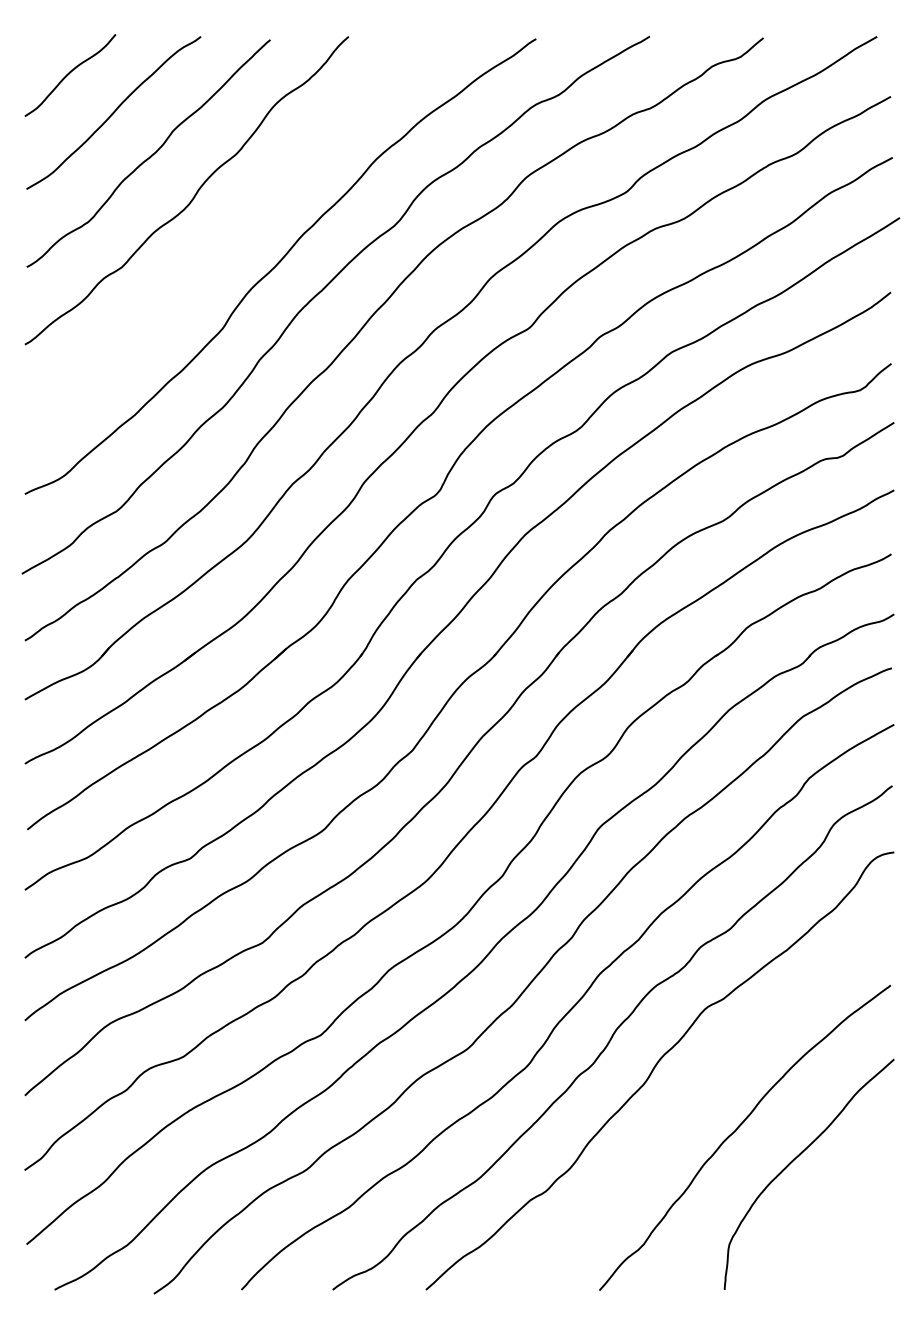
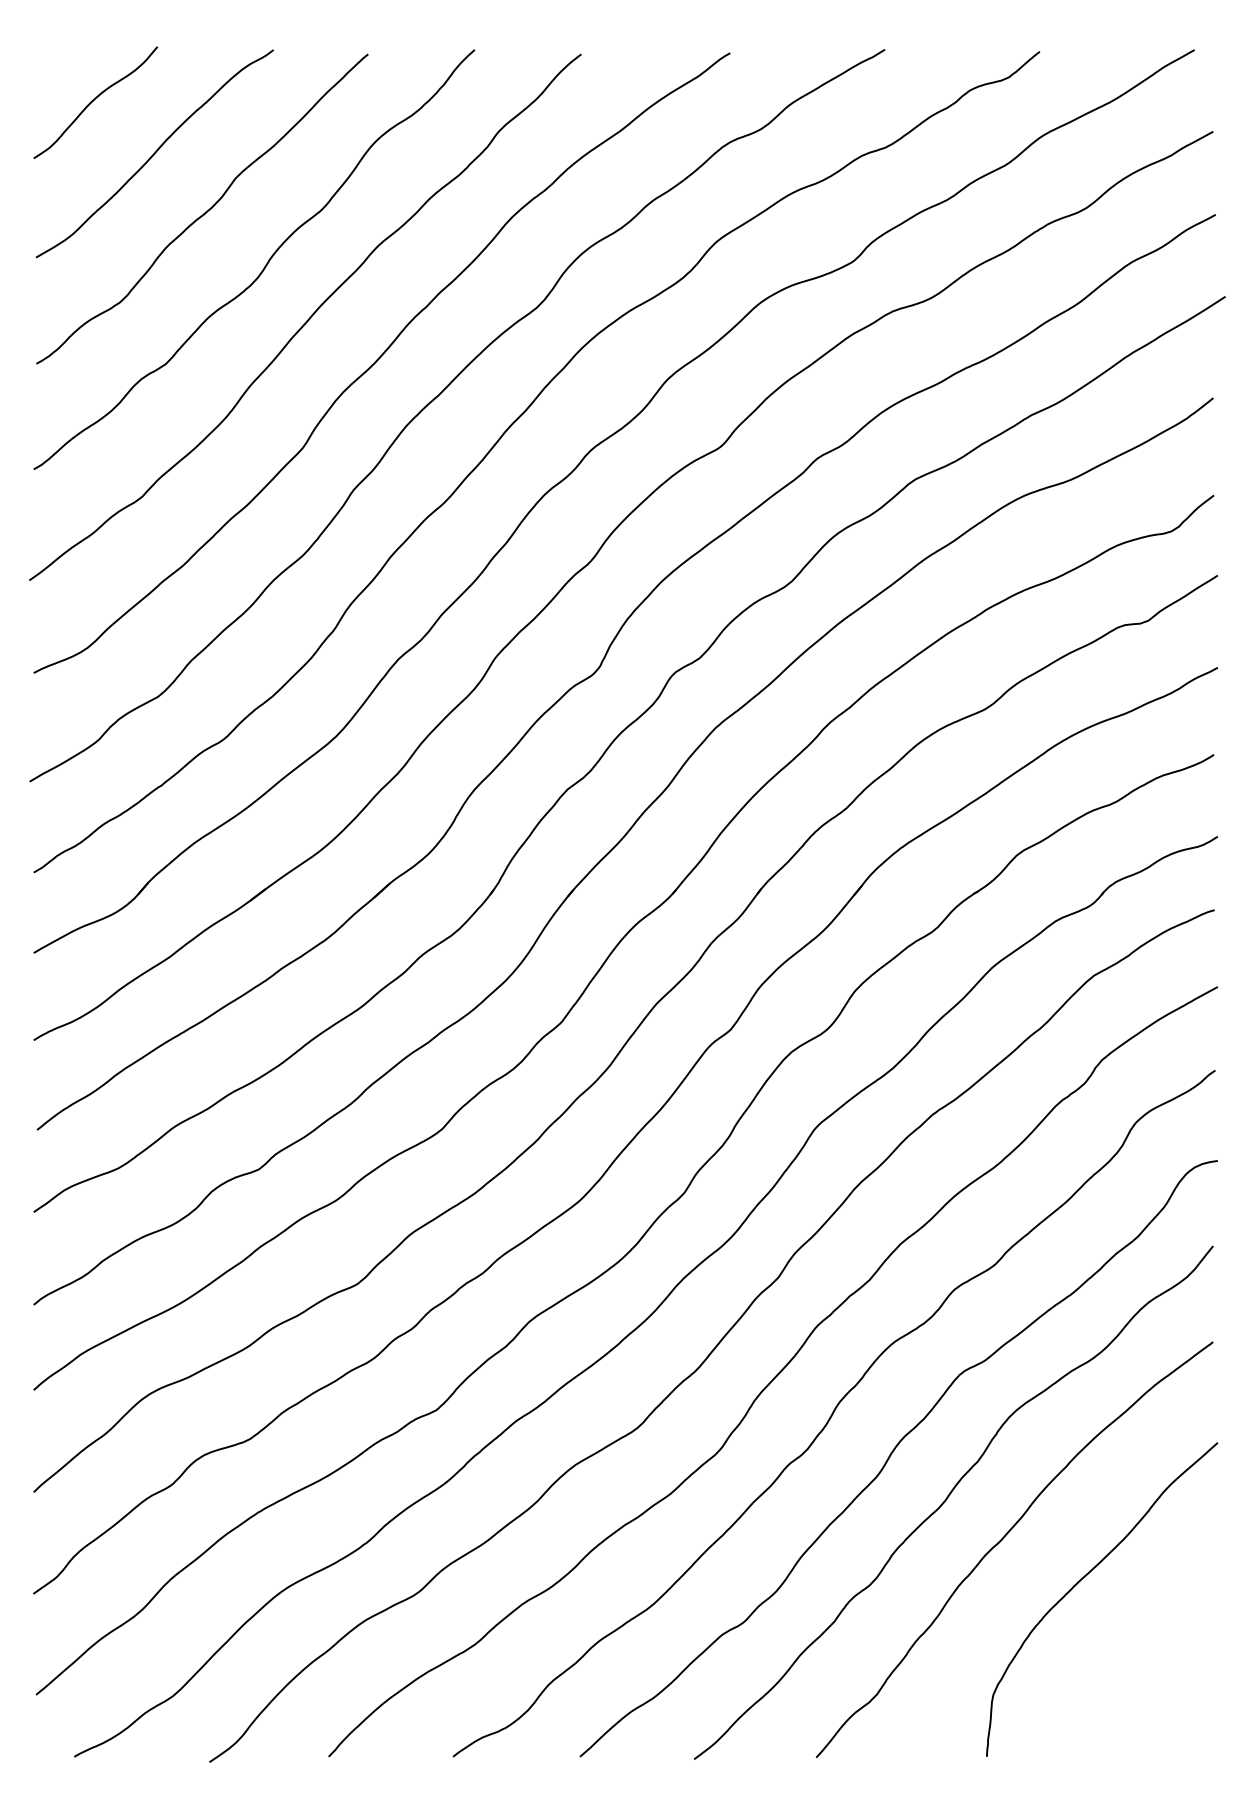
curve: (226, 233) -> (308, 318), added
curve: (695, 1100) -> (947, 1499), added

